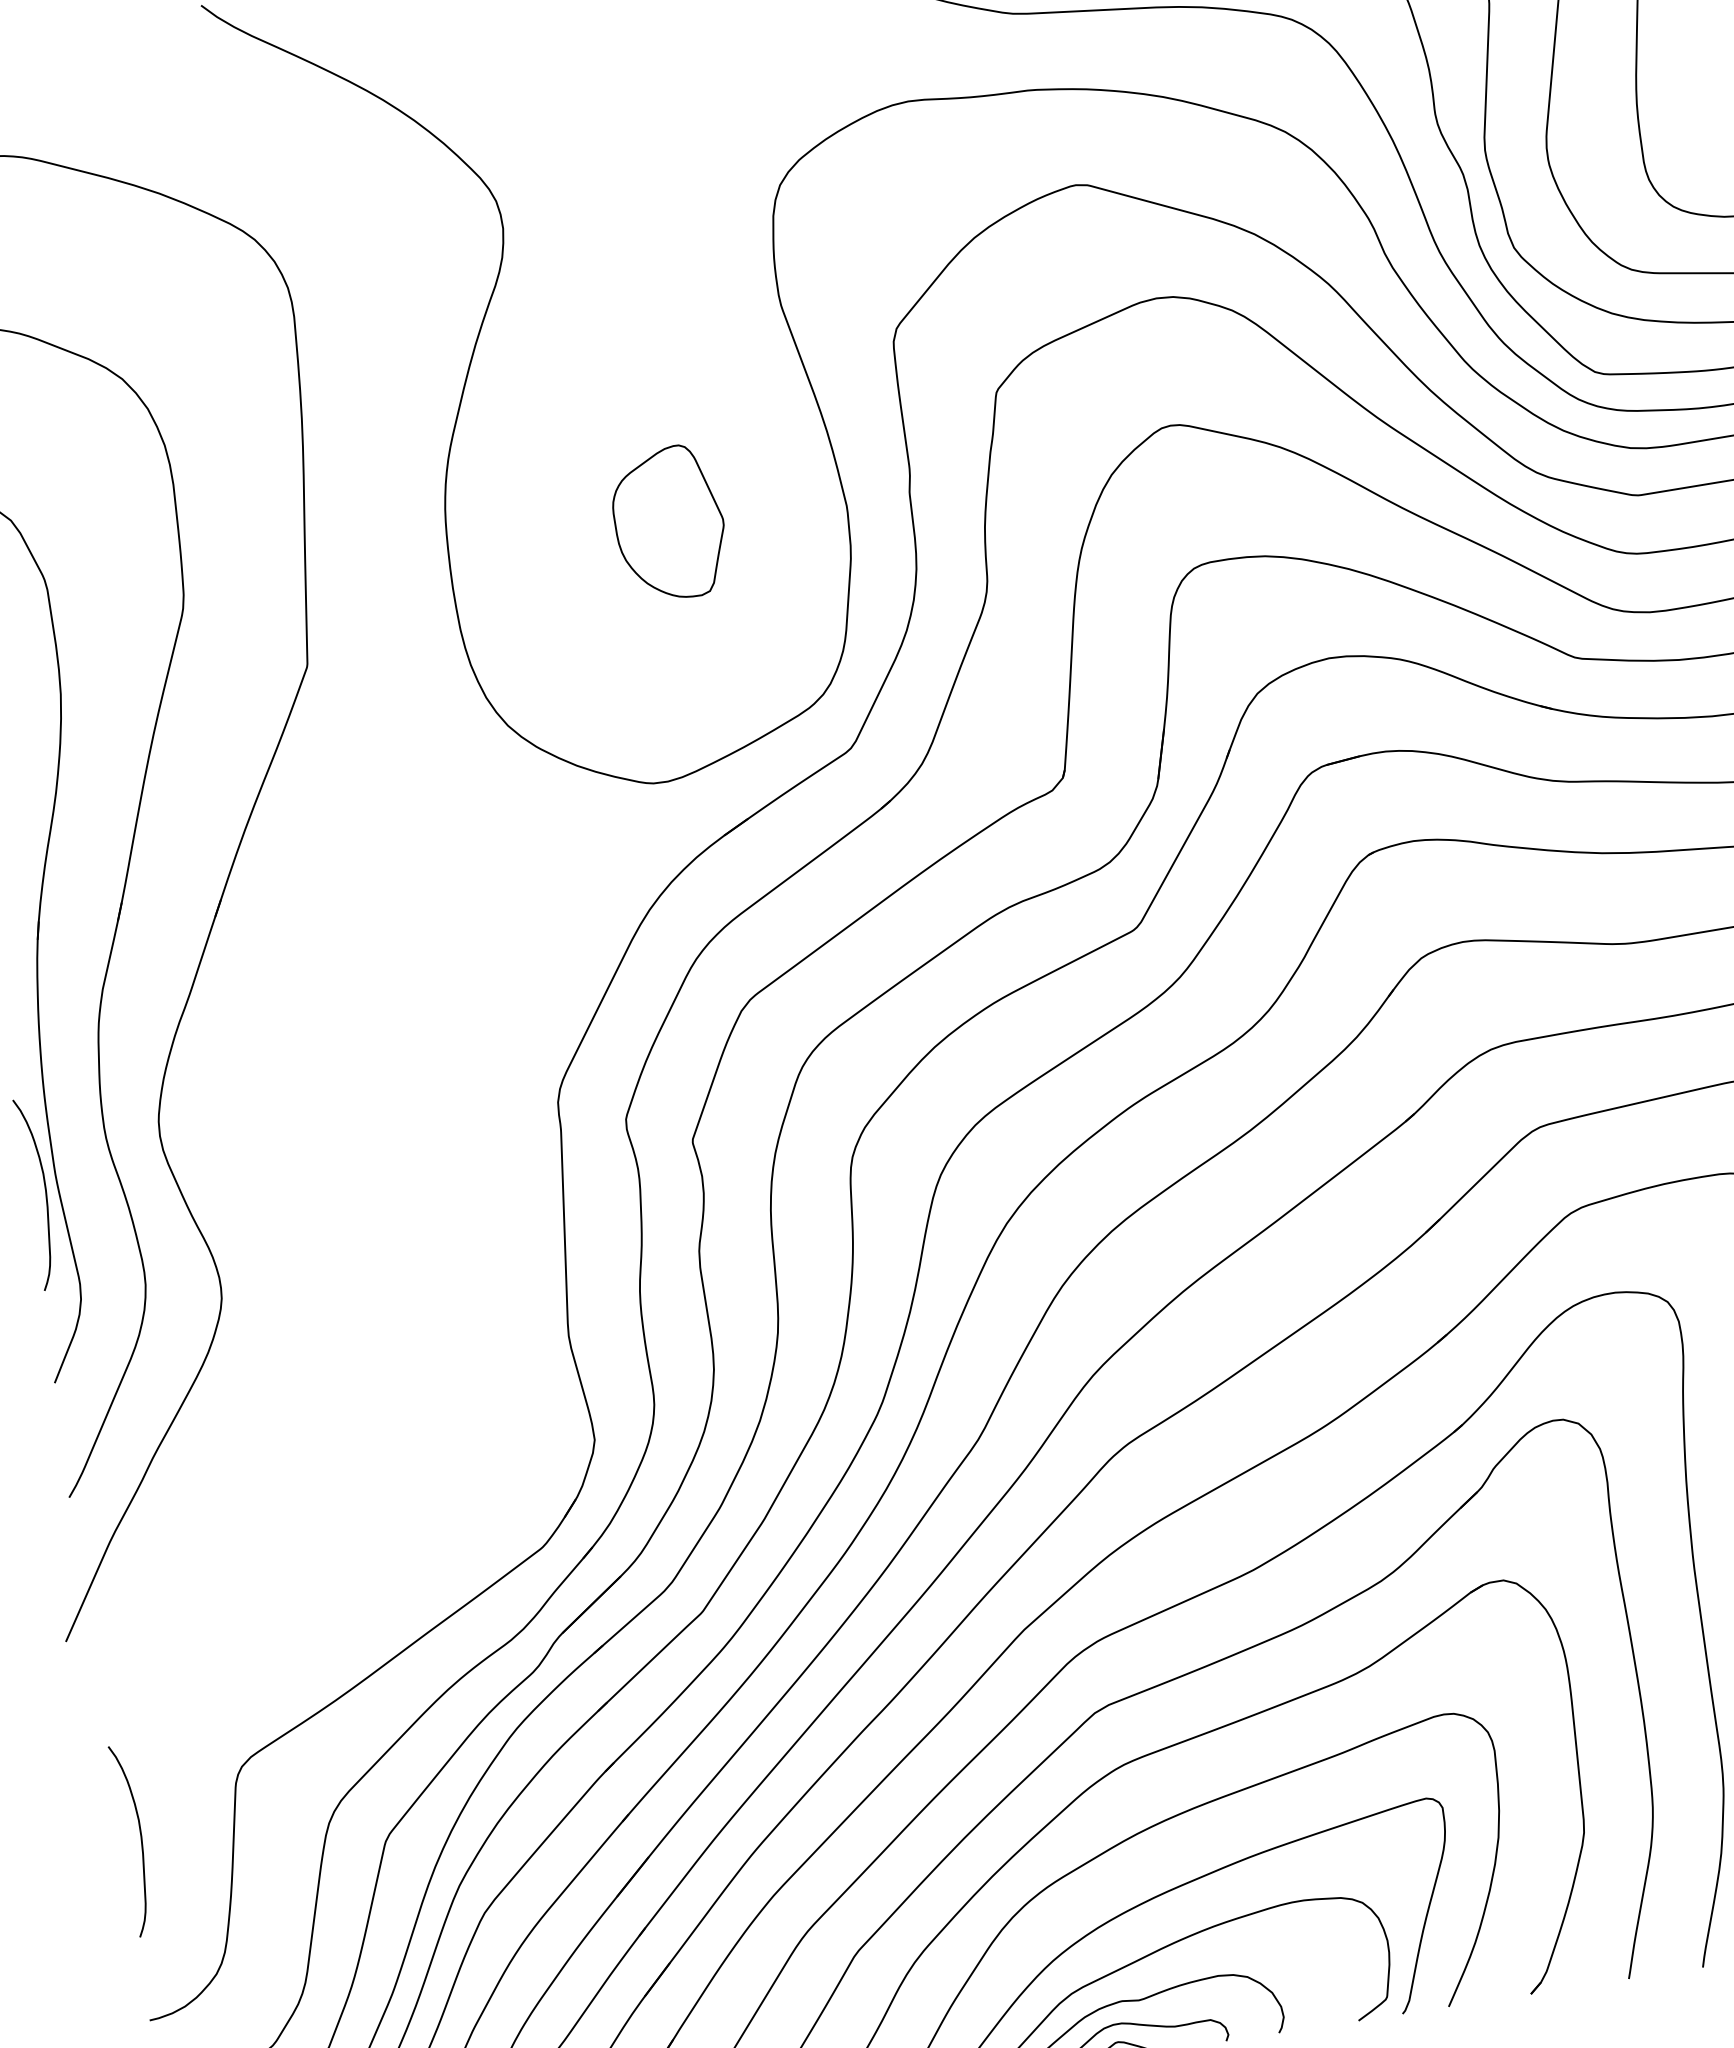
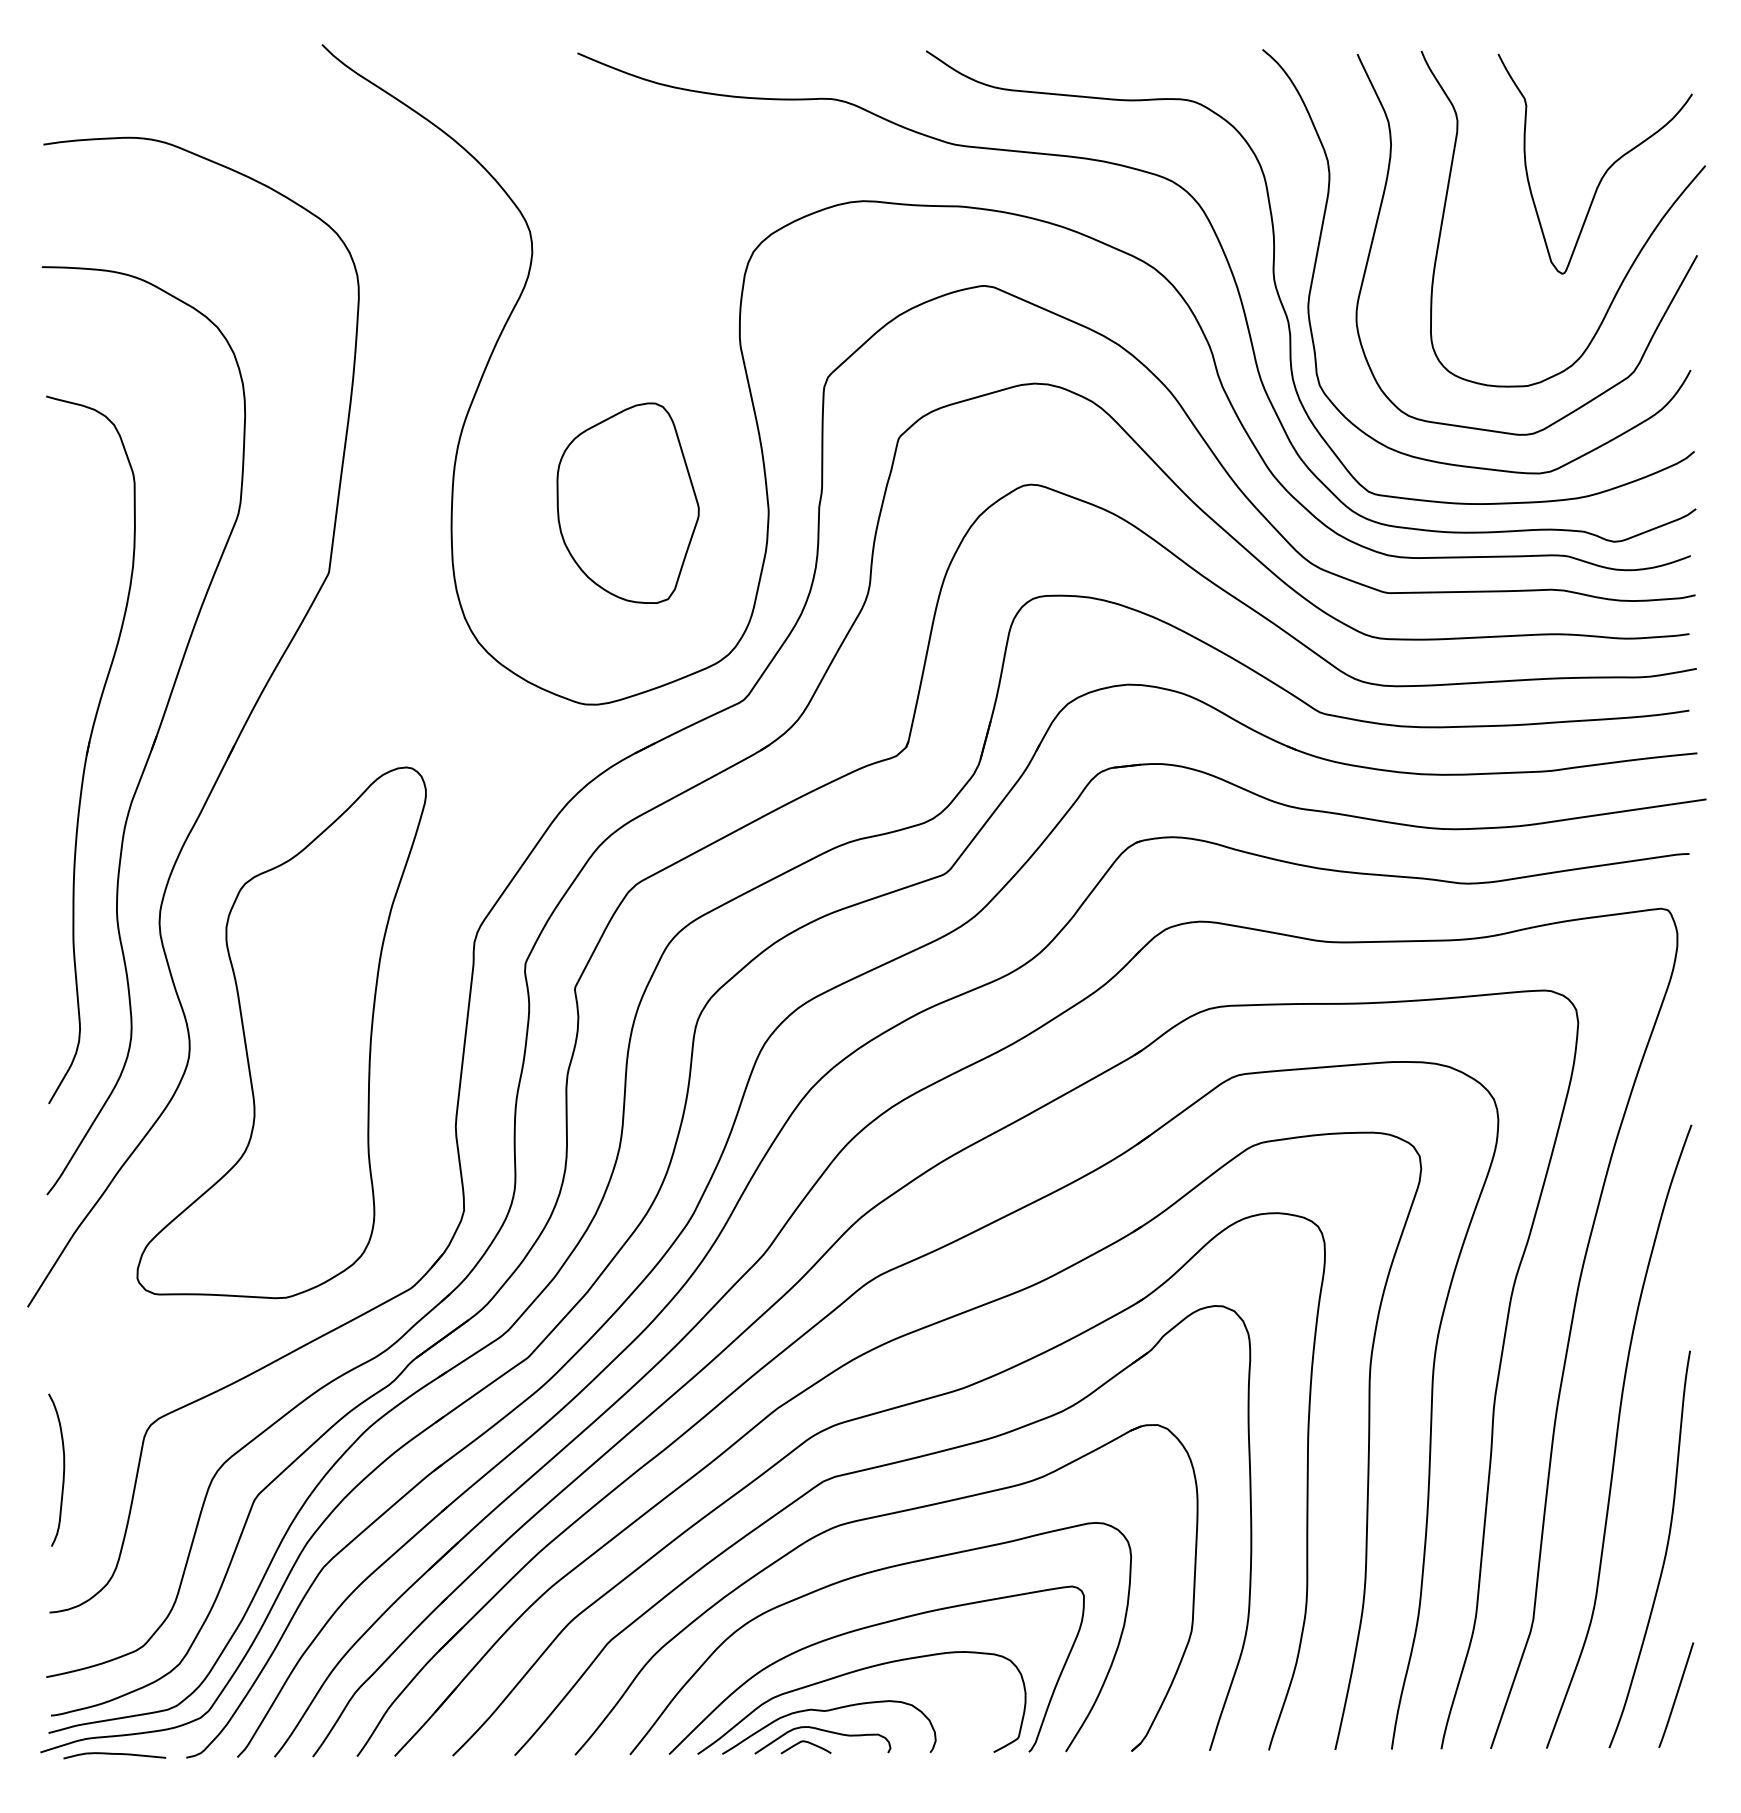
part: (668, 522) -> (627, 502), size x1.67
curve: (45, 1192) -> (63, 953), removed
part: (333, 1250) -> (281, 1032), added

